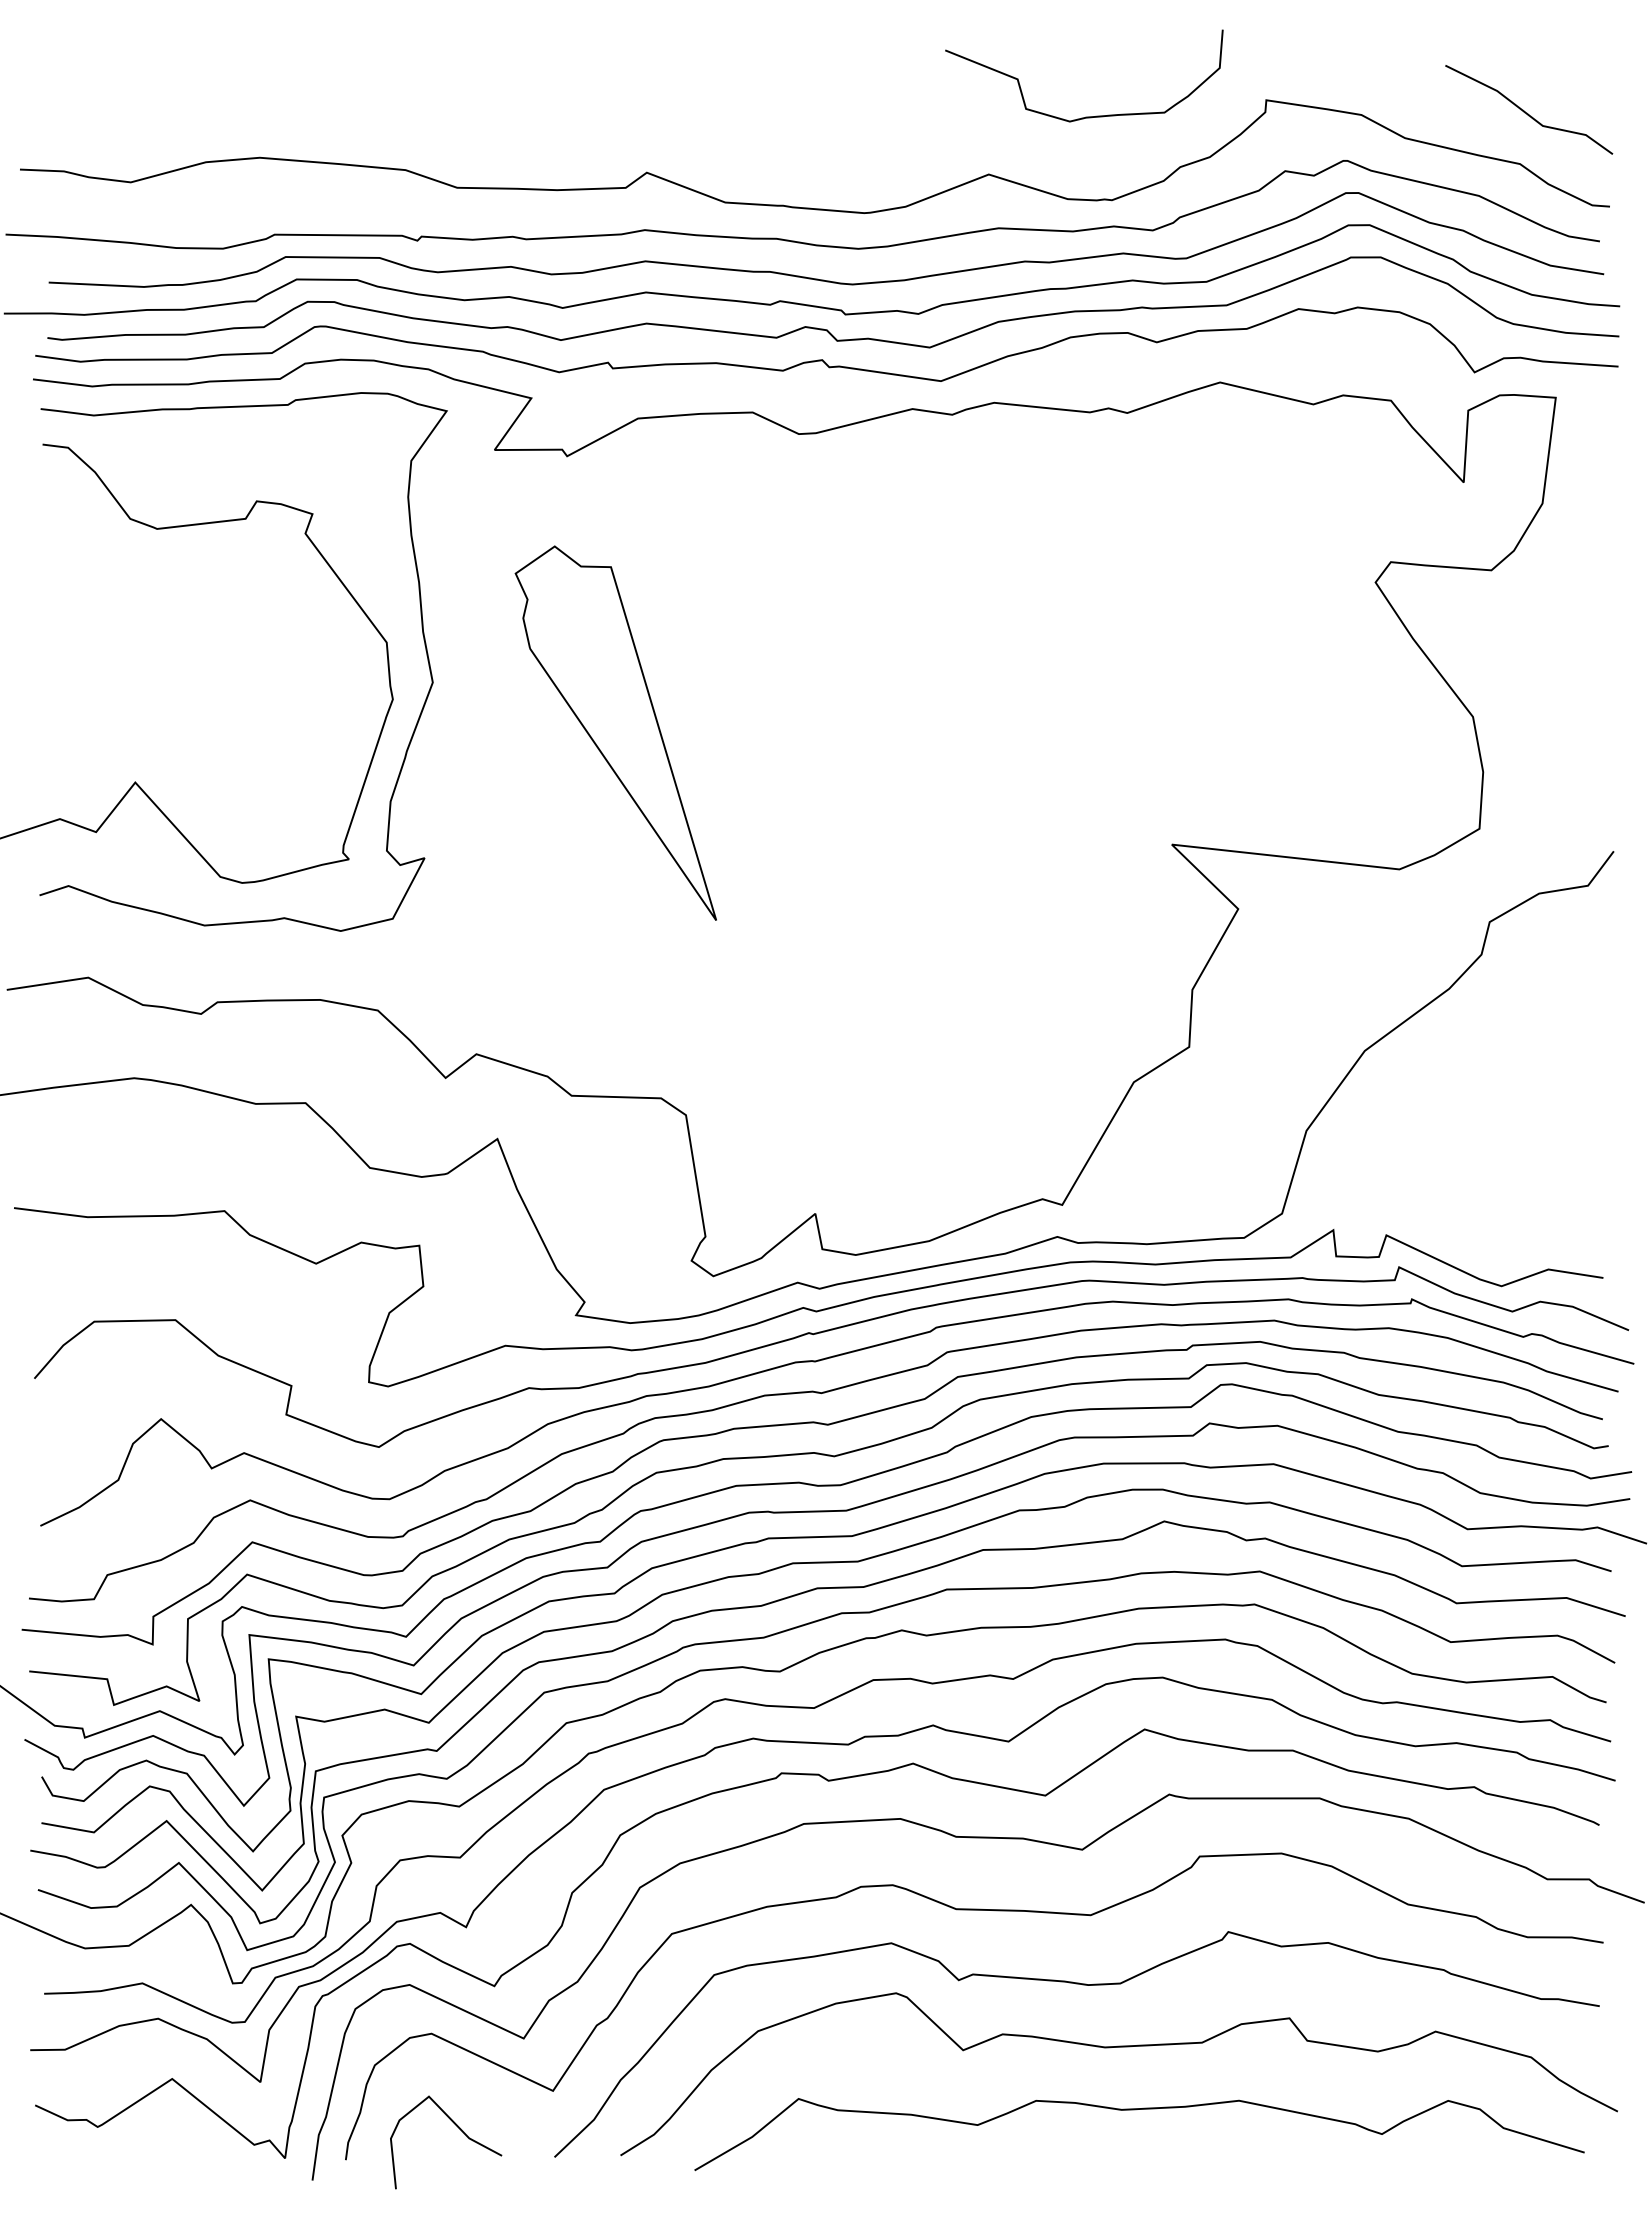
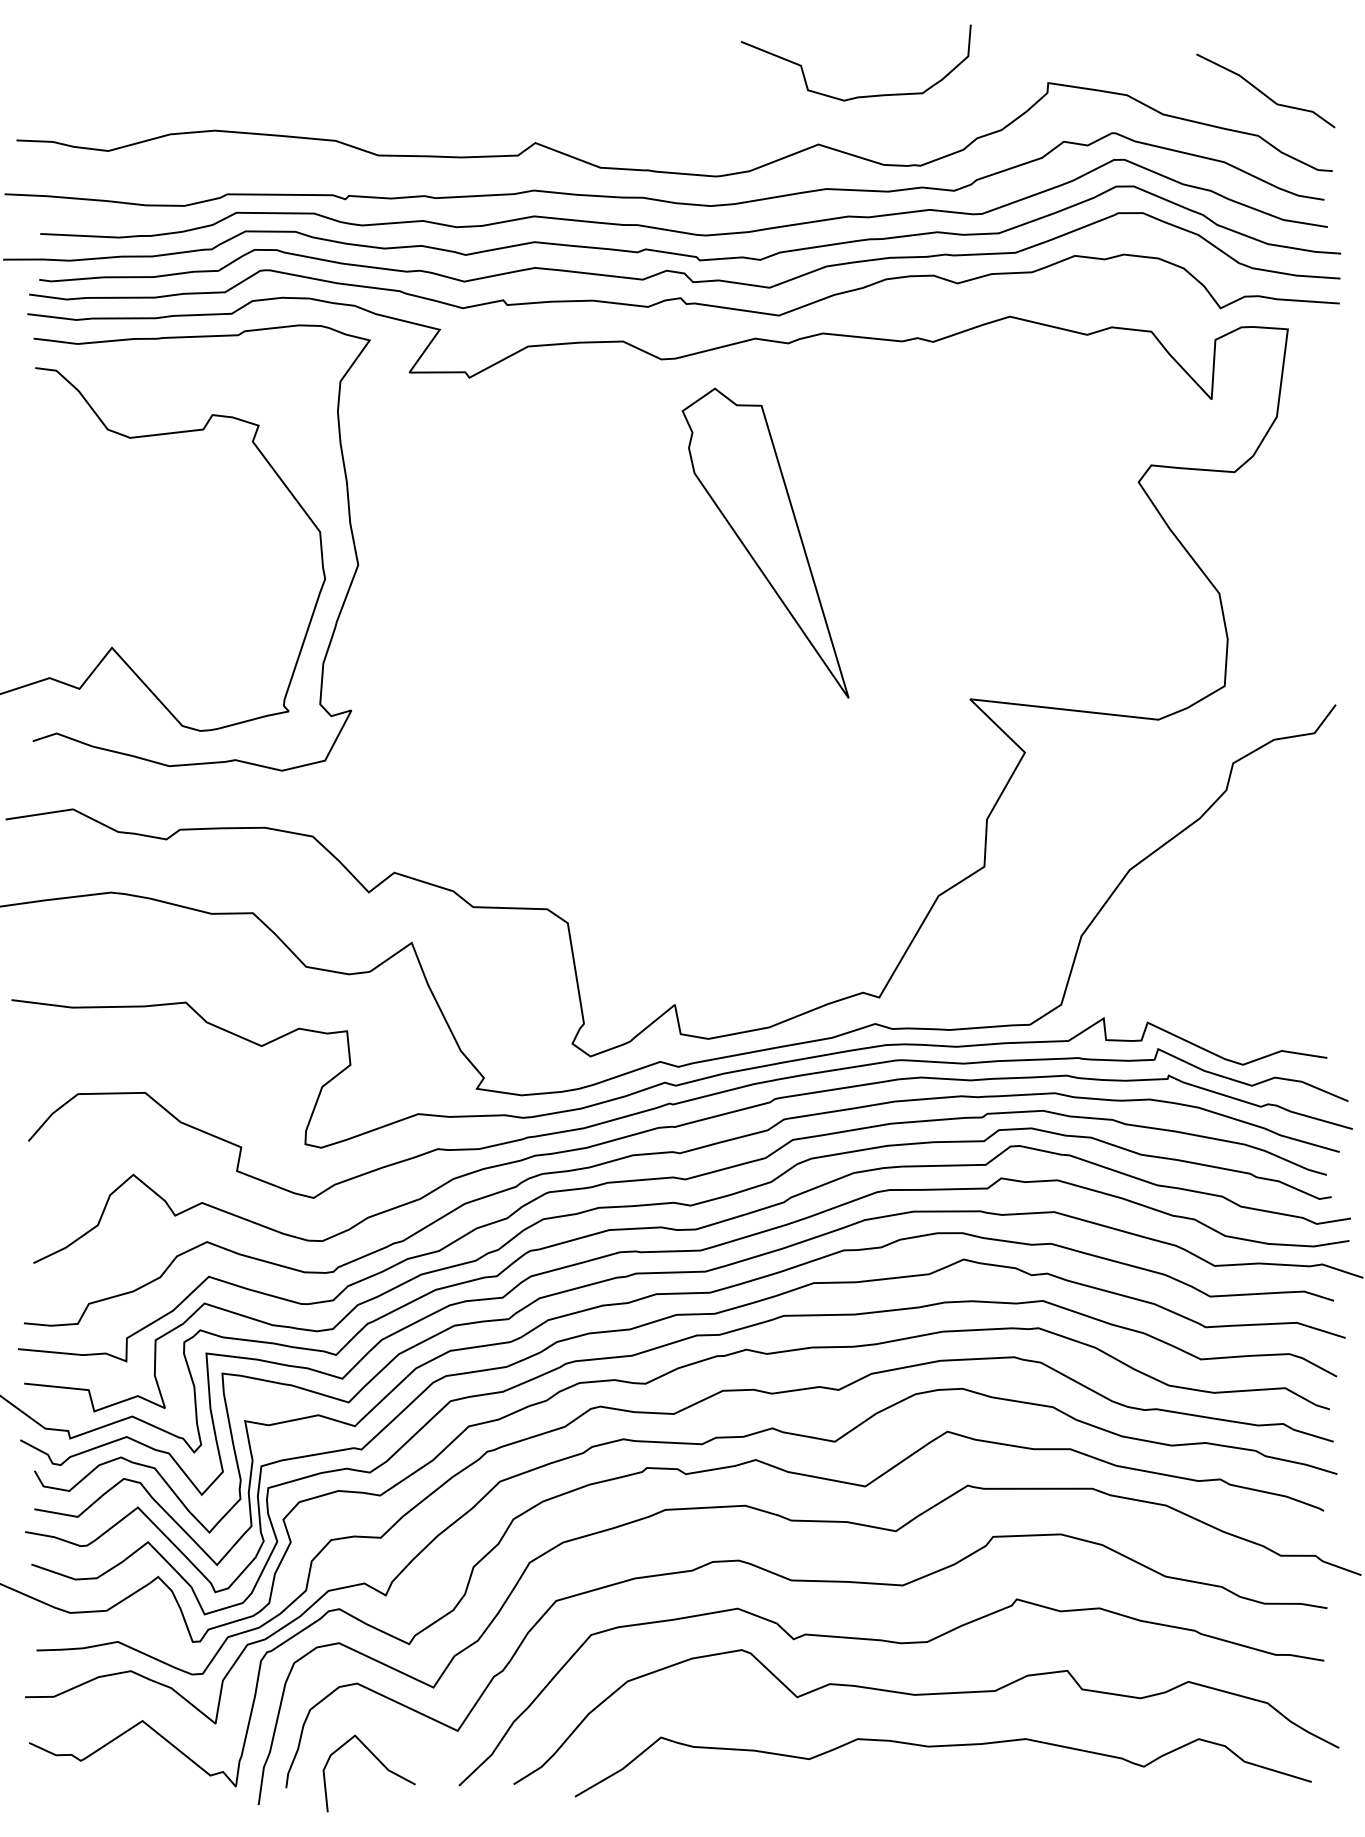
curve: (1085, 116) -> (857, 96), moved
part: (615, 732) -> (765, 542), moved

